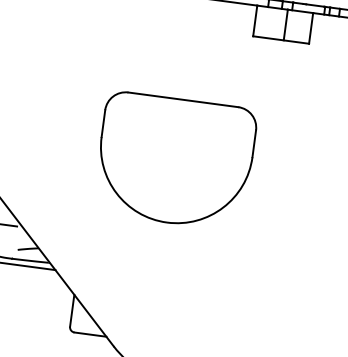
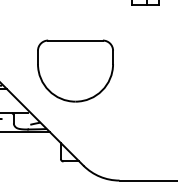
part: (175, 159) -> (75, 70), moved

